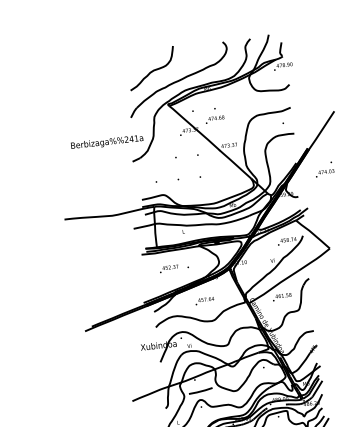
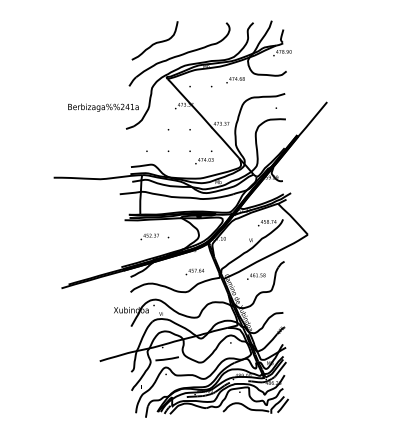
text: (215, 119) -> (235, 80), moved
text: (324, 169) -> (204, 157), moved
text: (204, 300) -> (194, 271), moved

